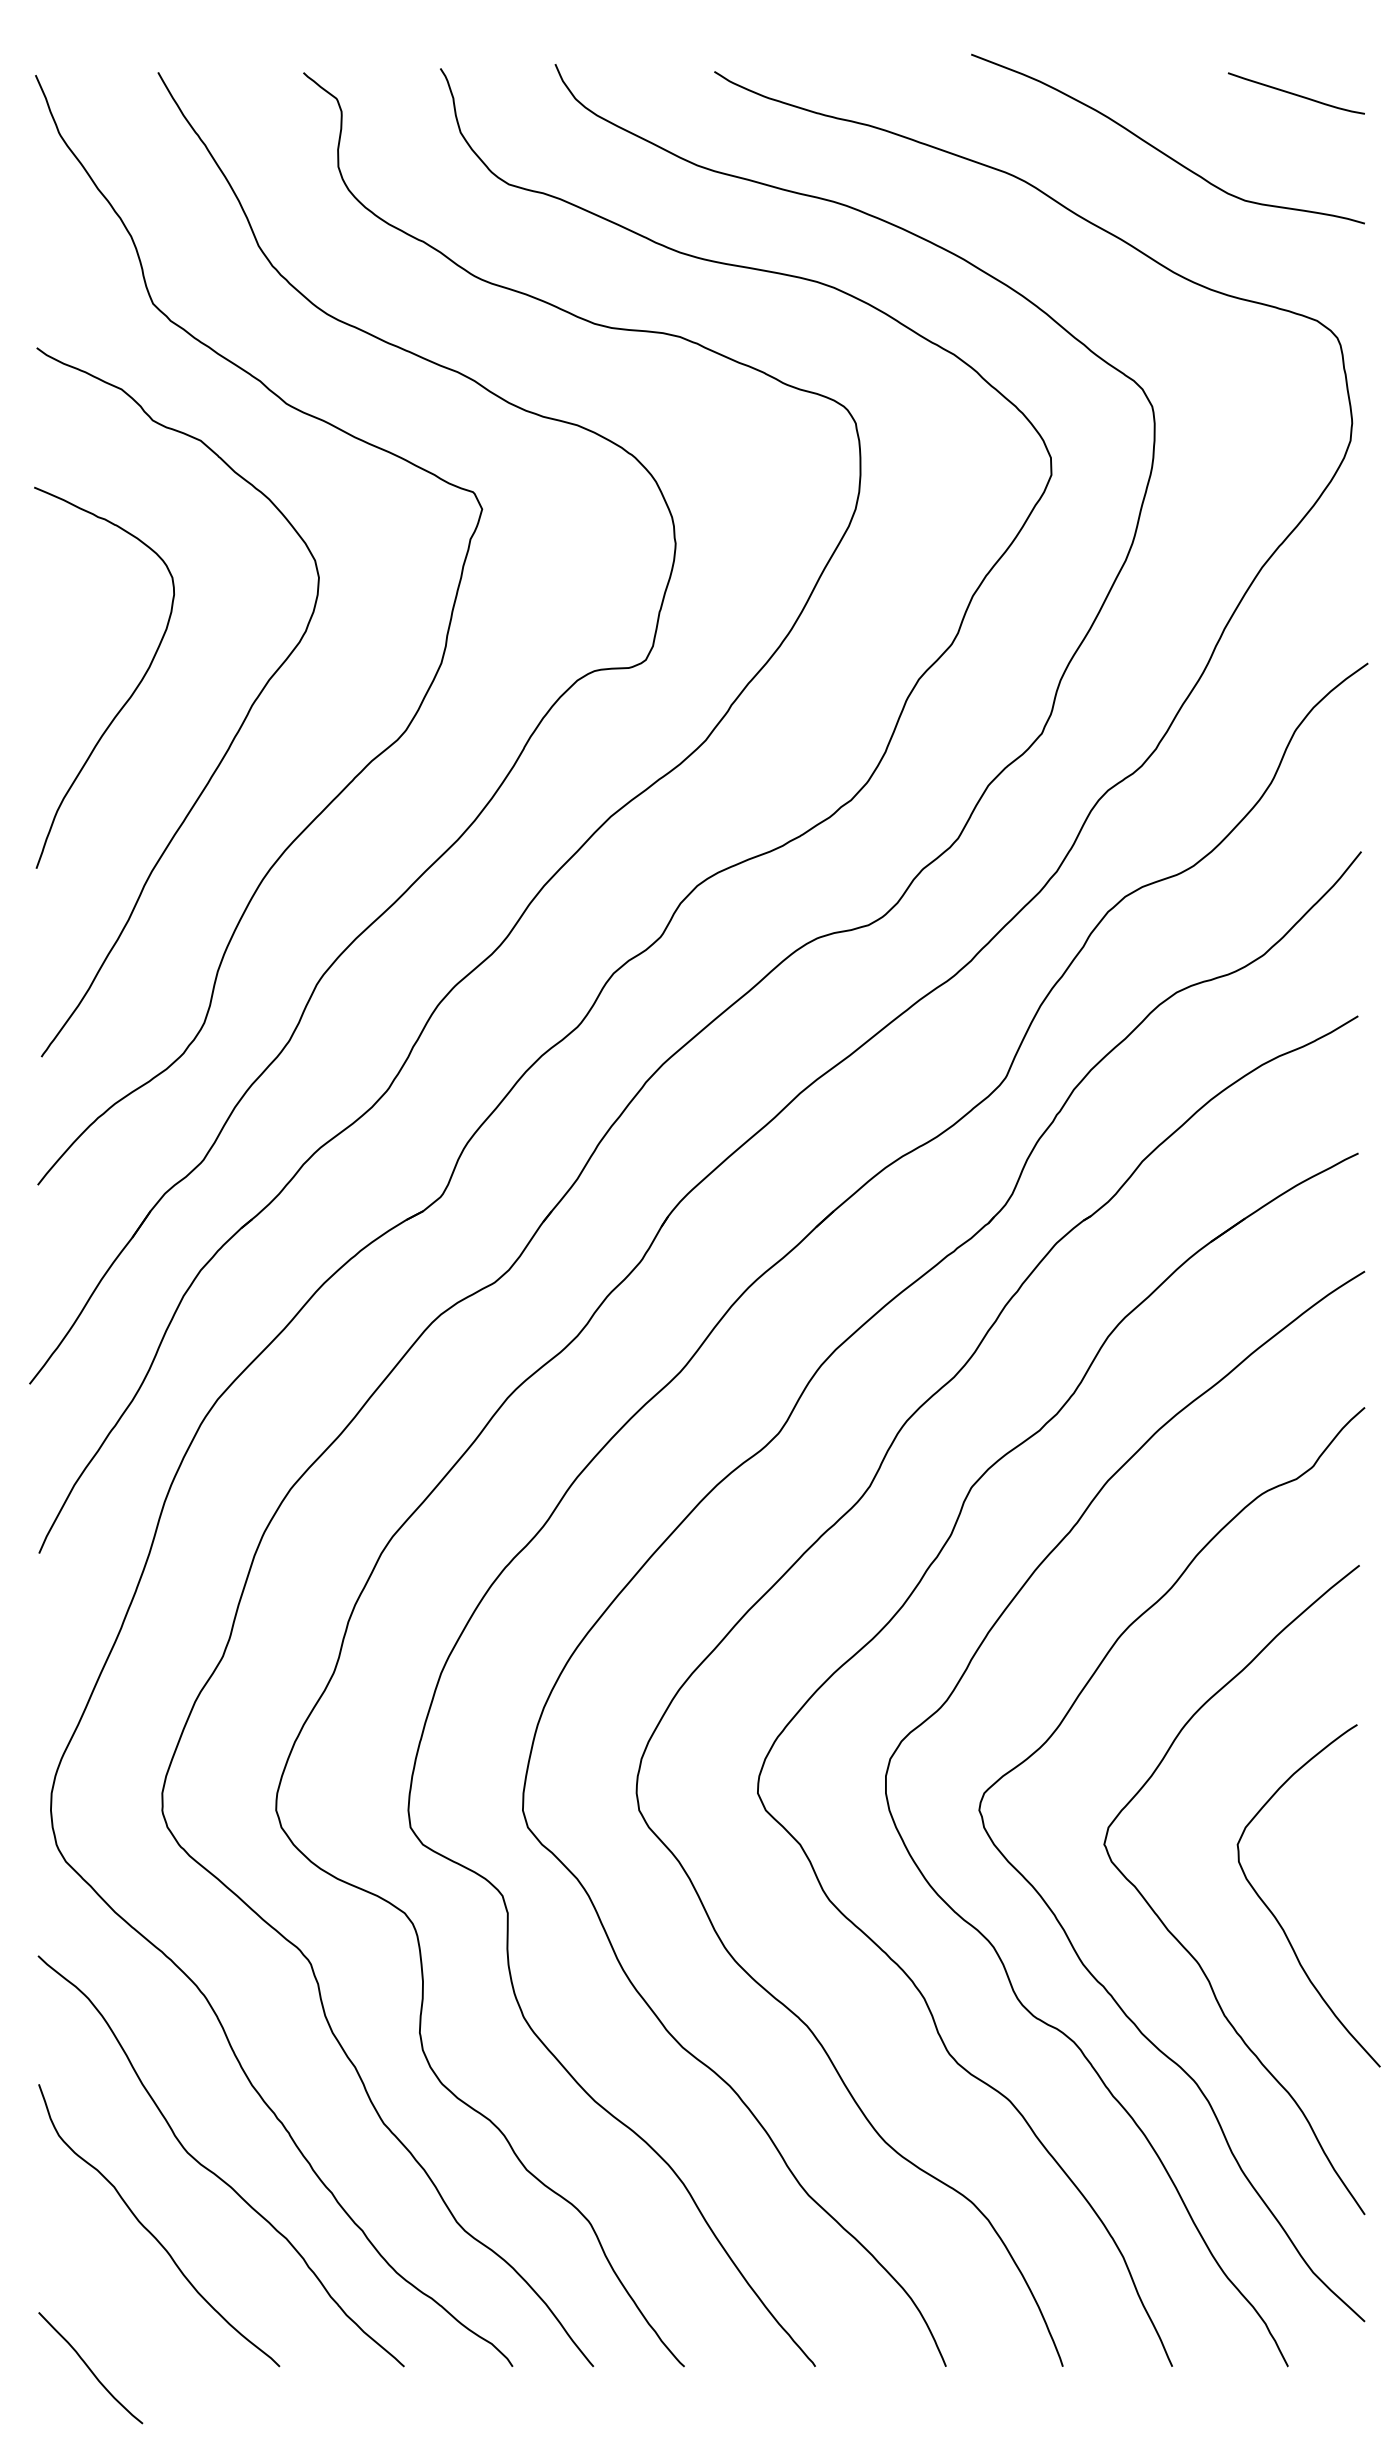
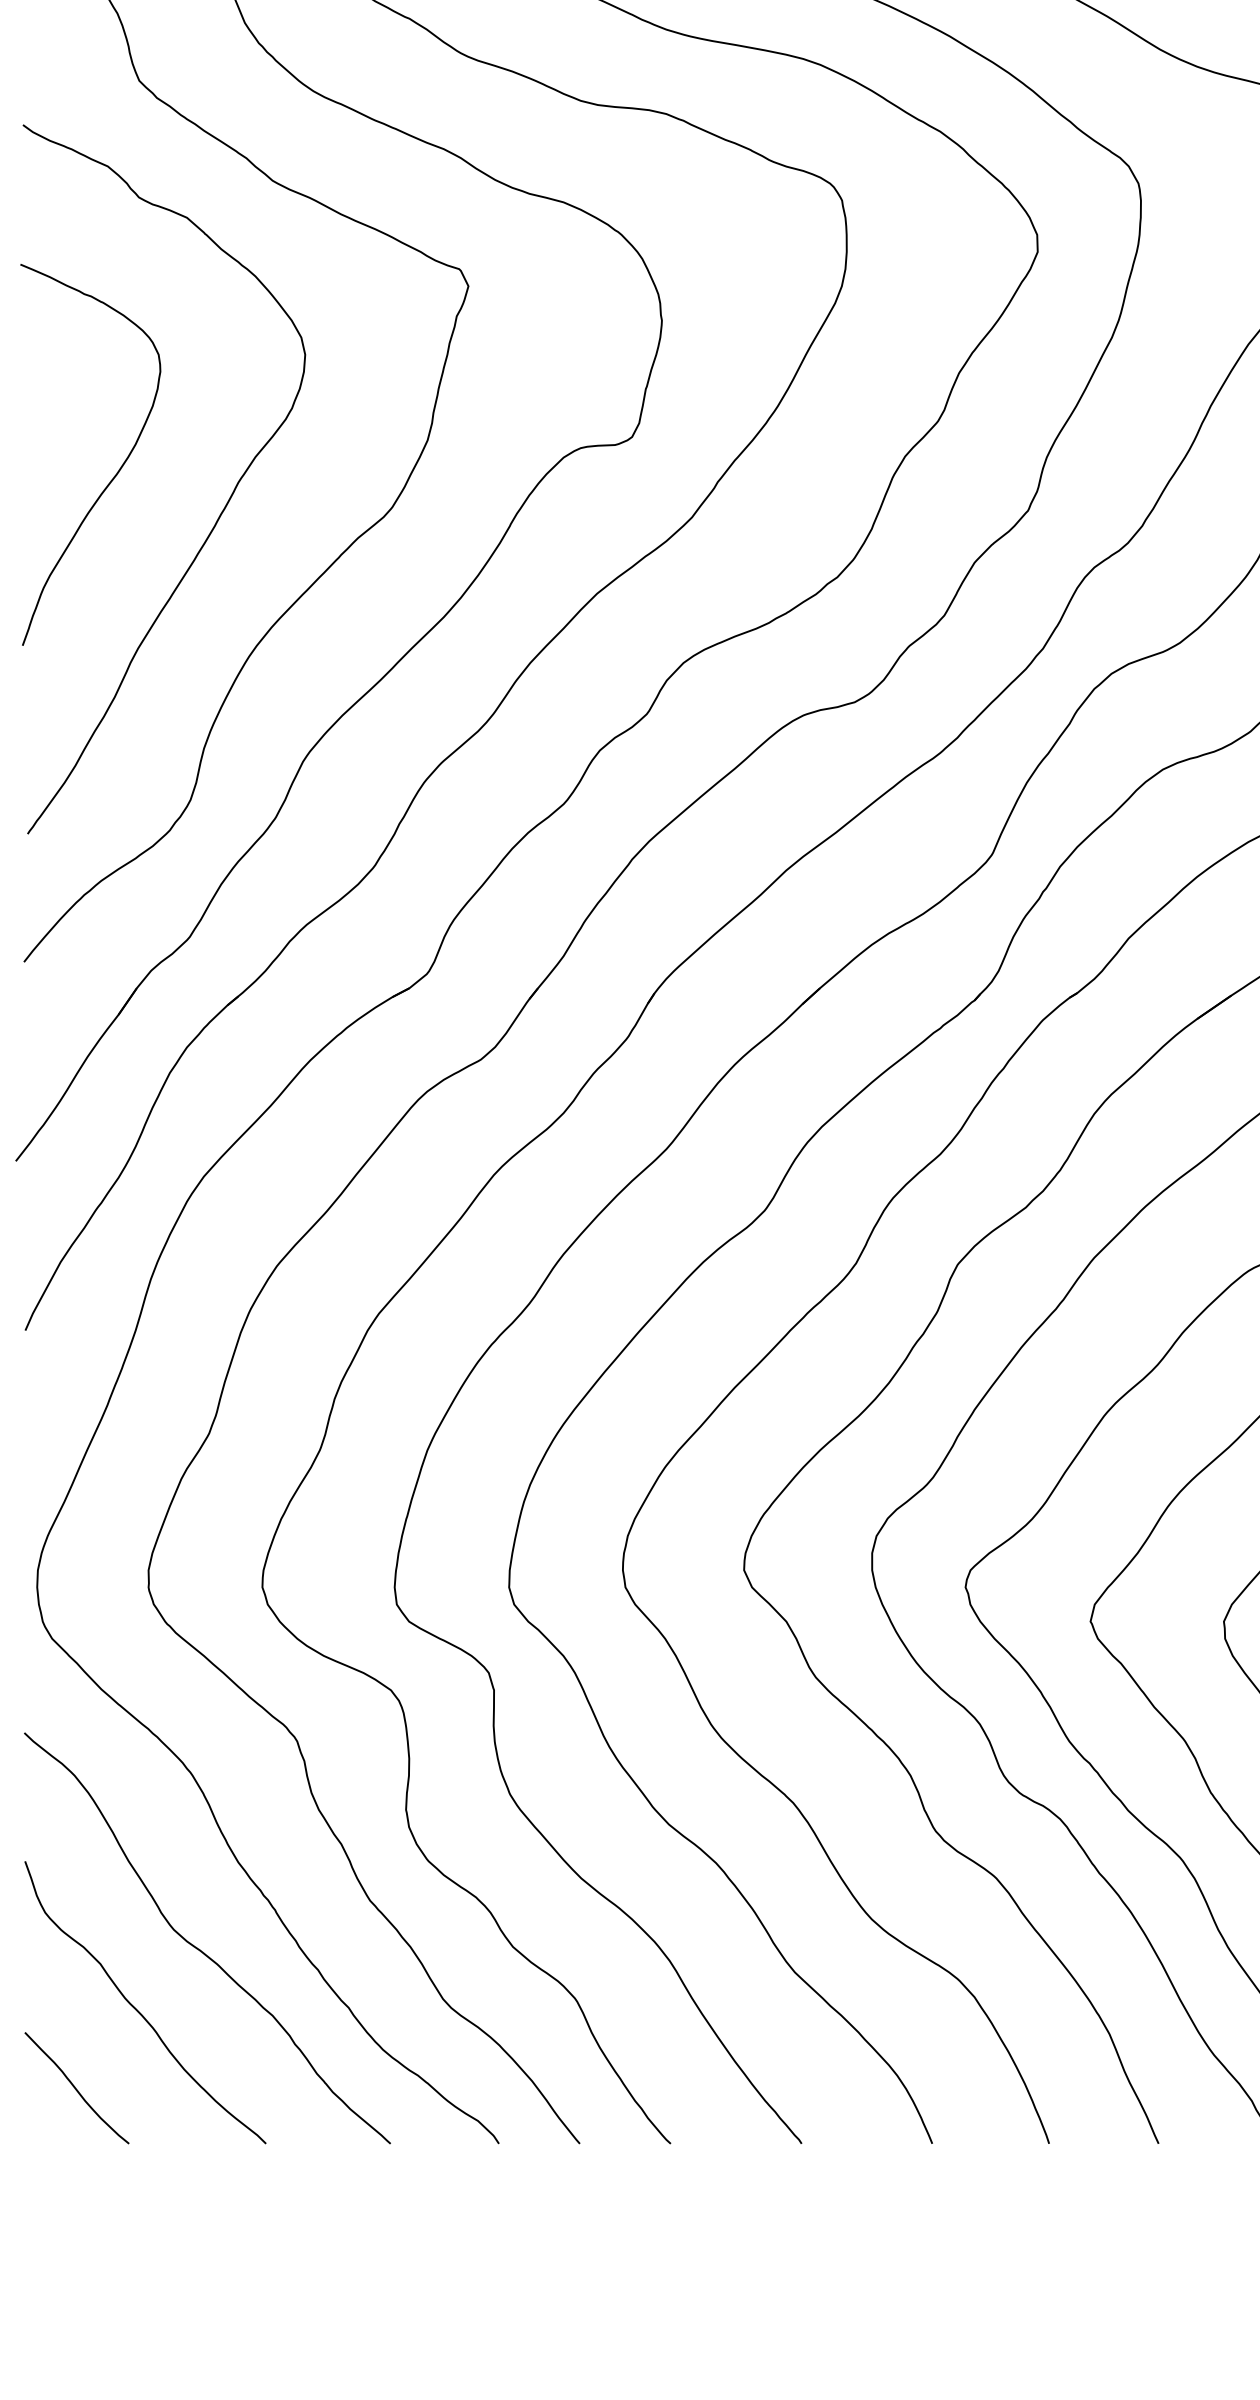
curve: (90, 2368) -> (76, 2088), moved

